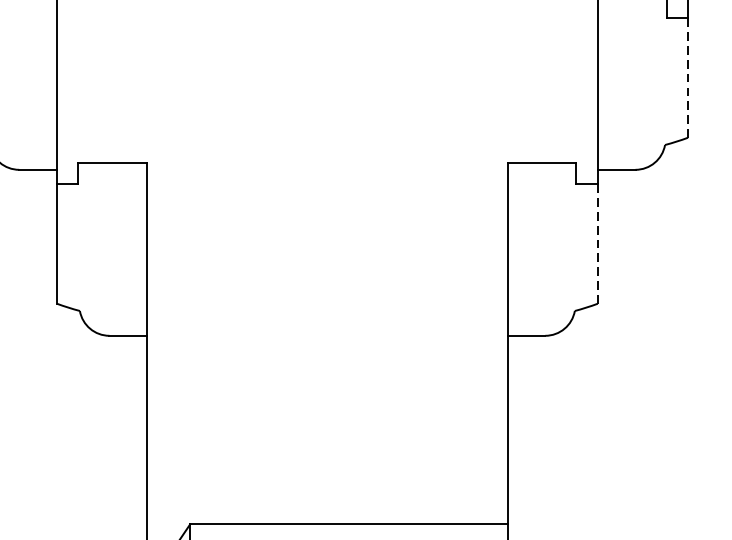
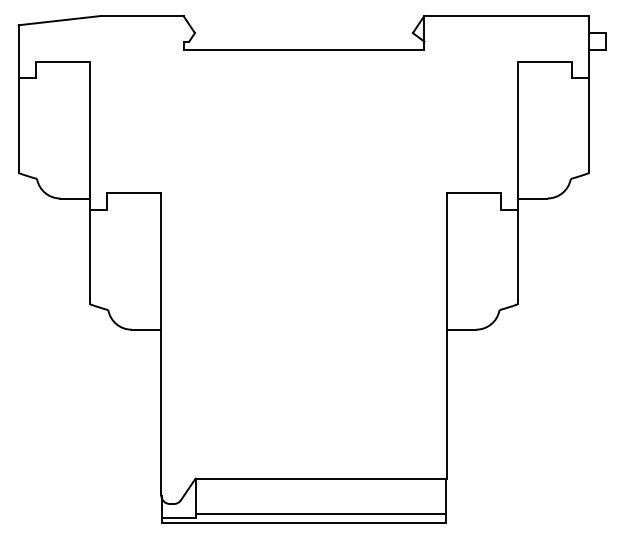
line: (687, 78) -> (588, 126), dashed -> solid
line: (597, 244) -> (517, 257), dashed -> solid

